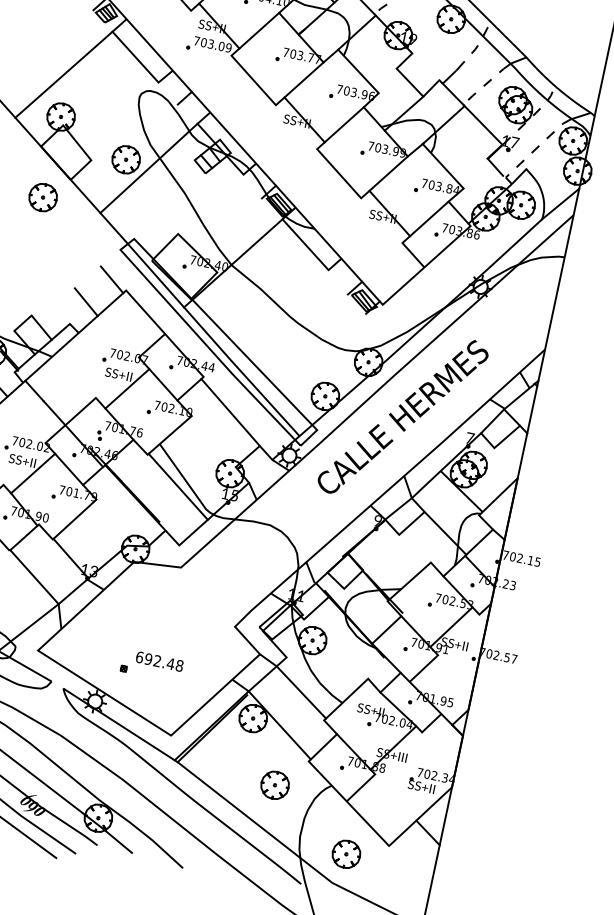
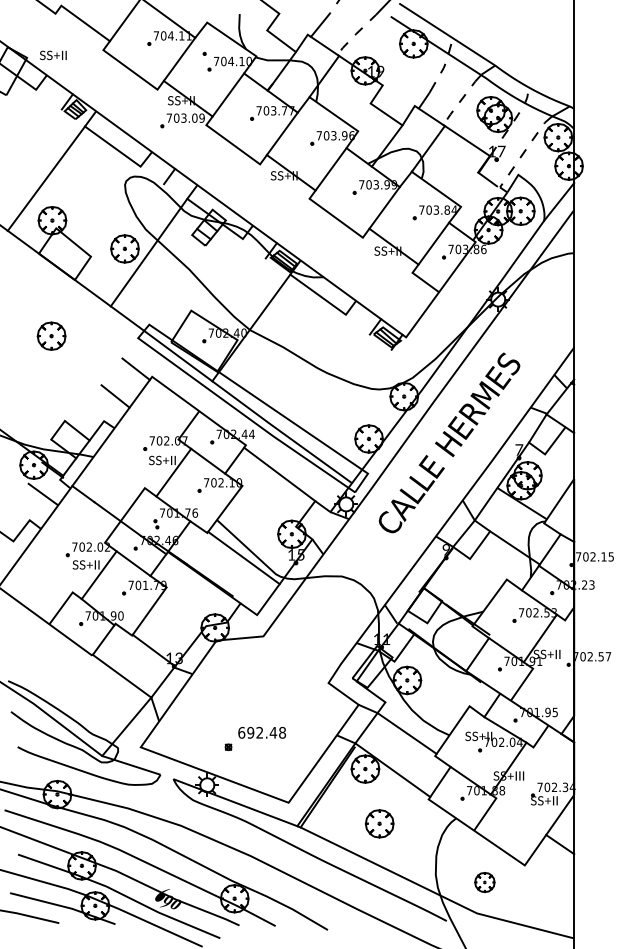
part: (43, 196) -> (51, 335), moved
part: (274, 784) -> (379, 823), moved
part: (346, 854) -> (484, 882), size x0.7

